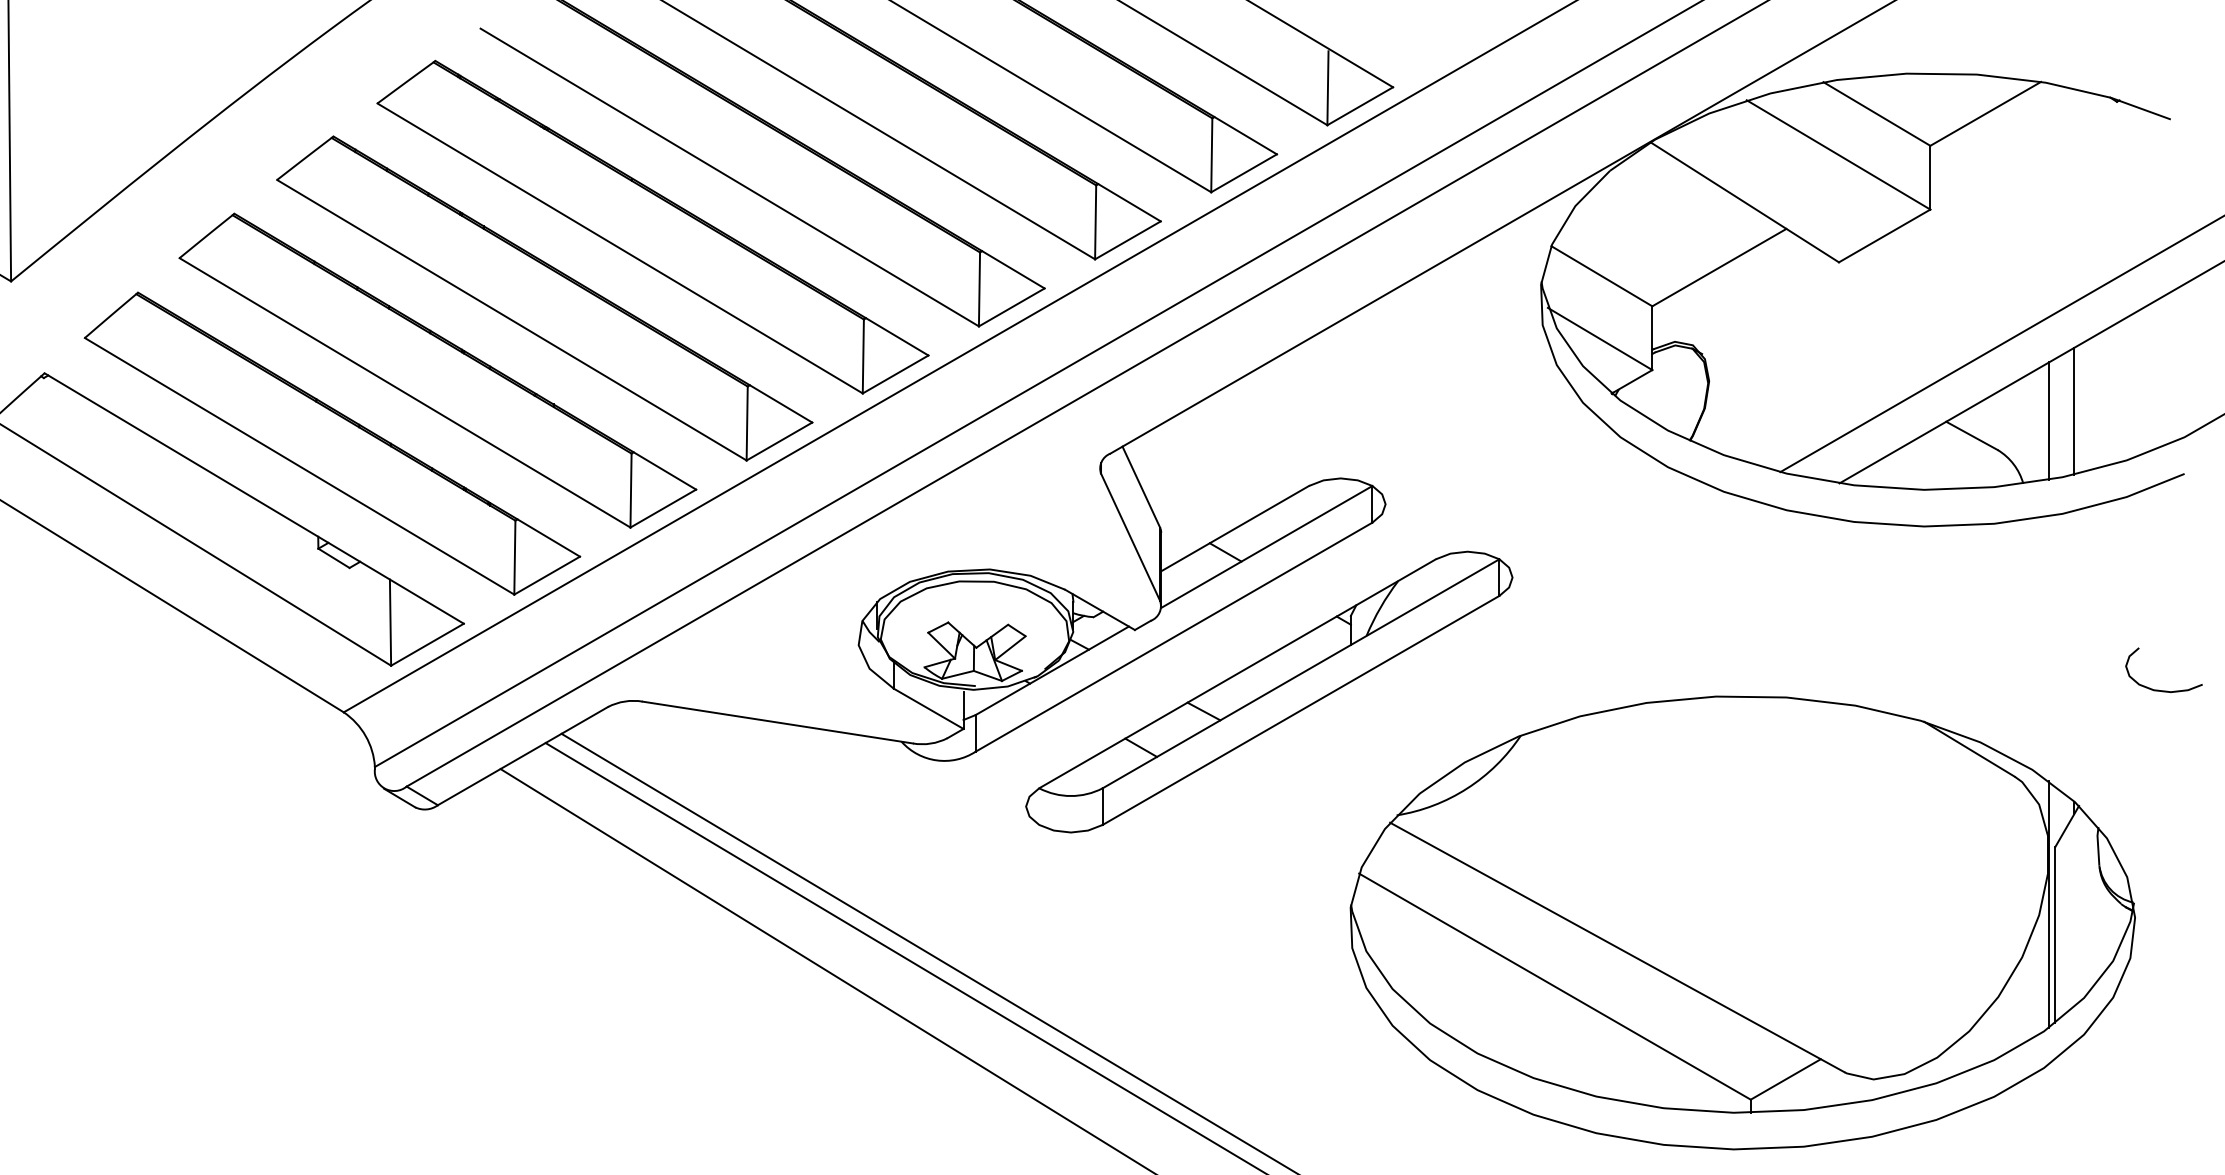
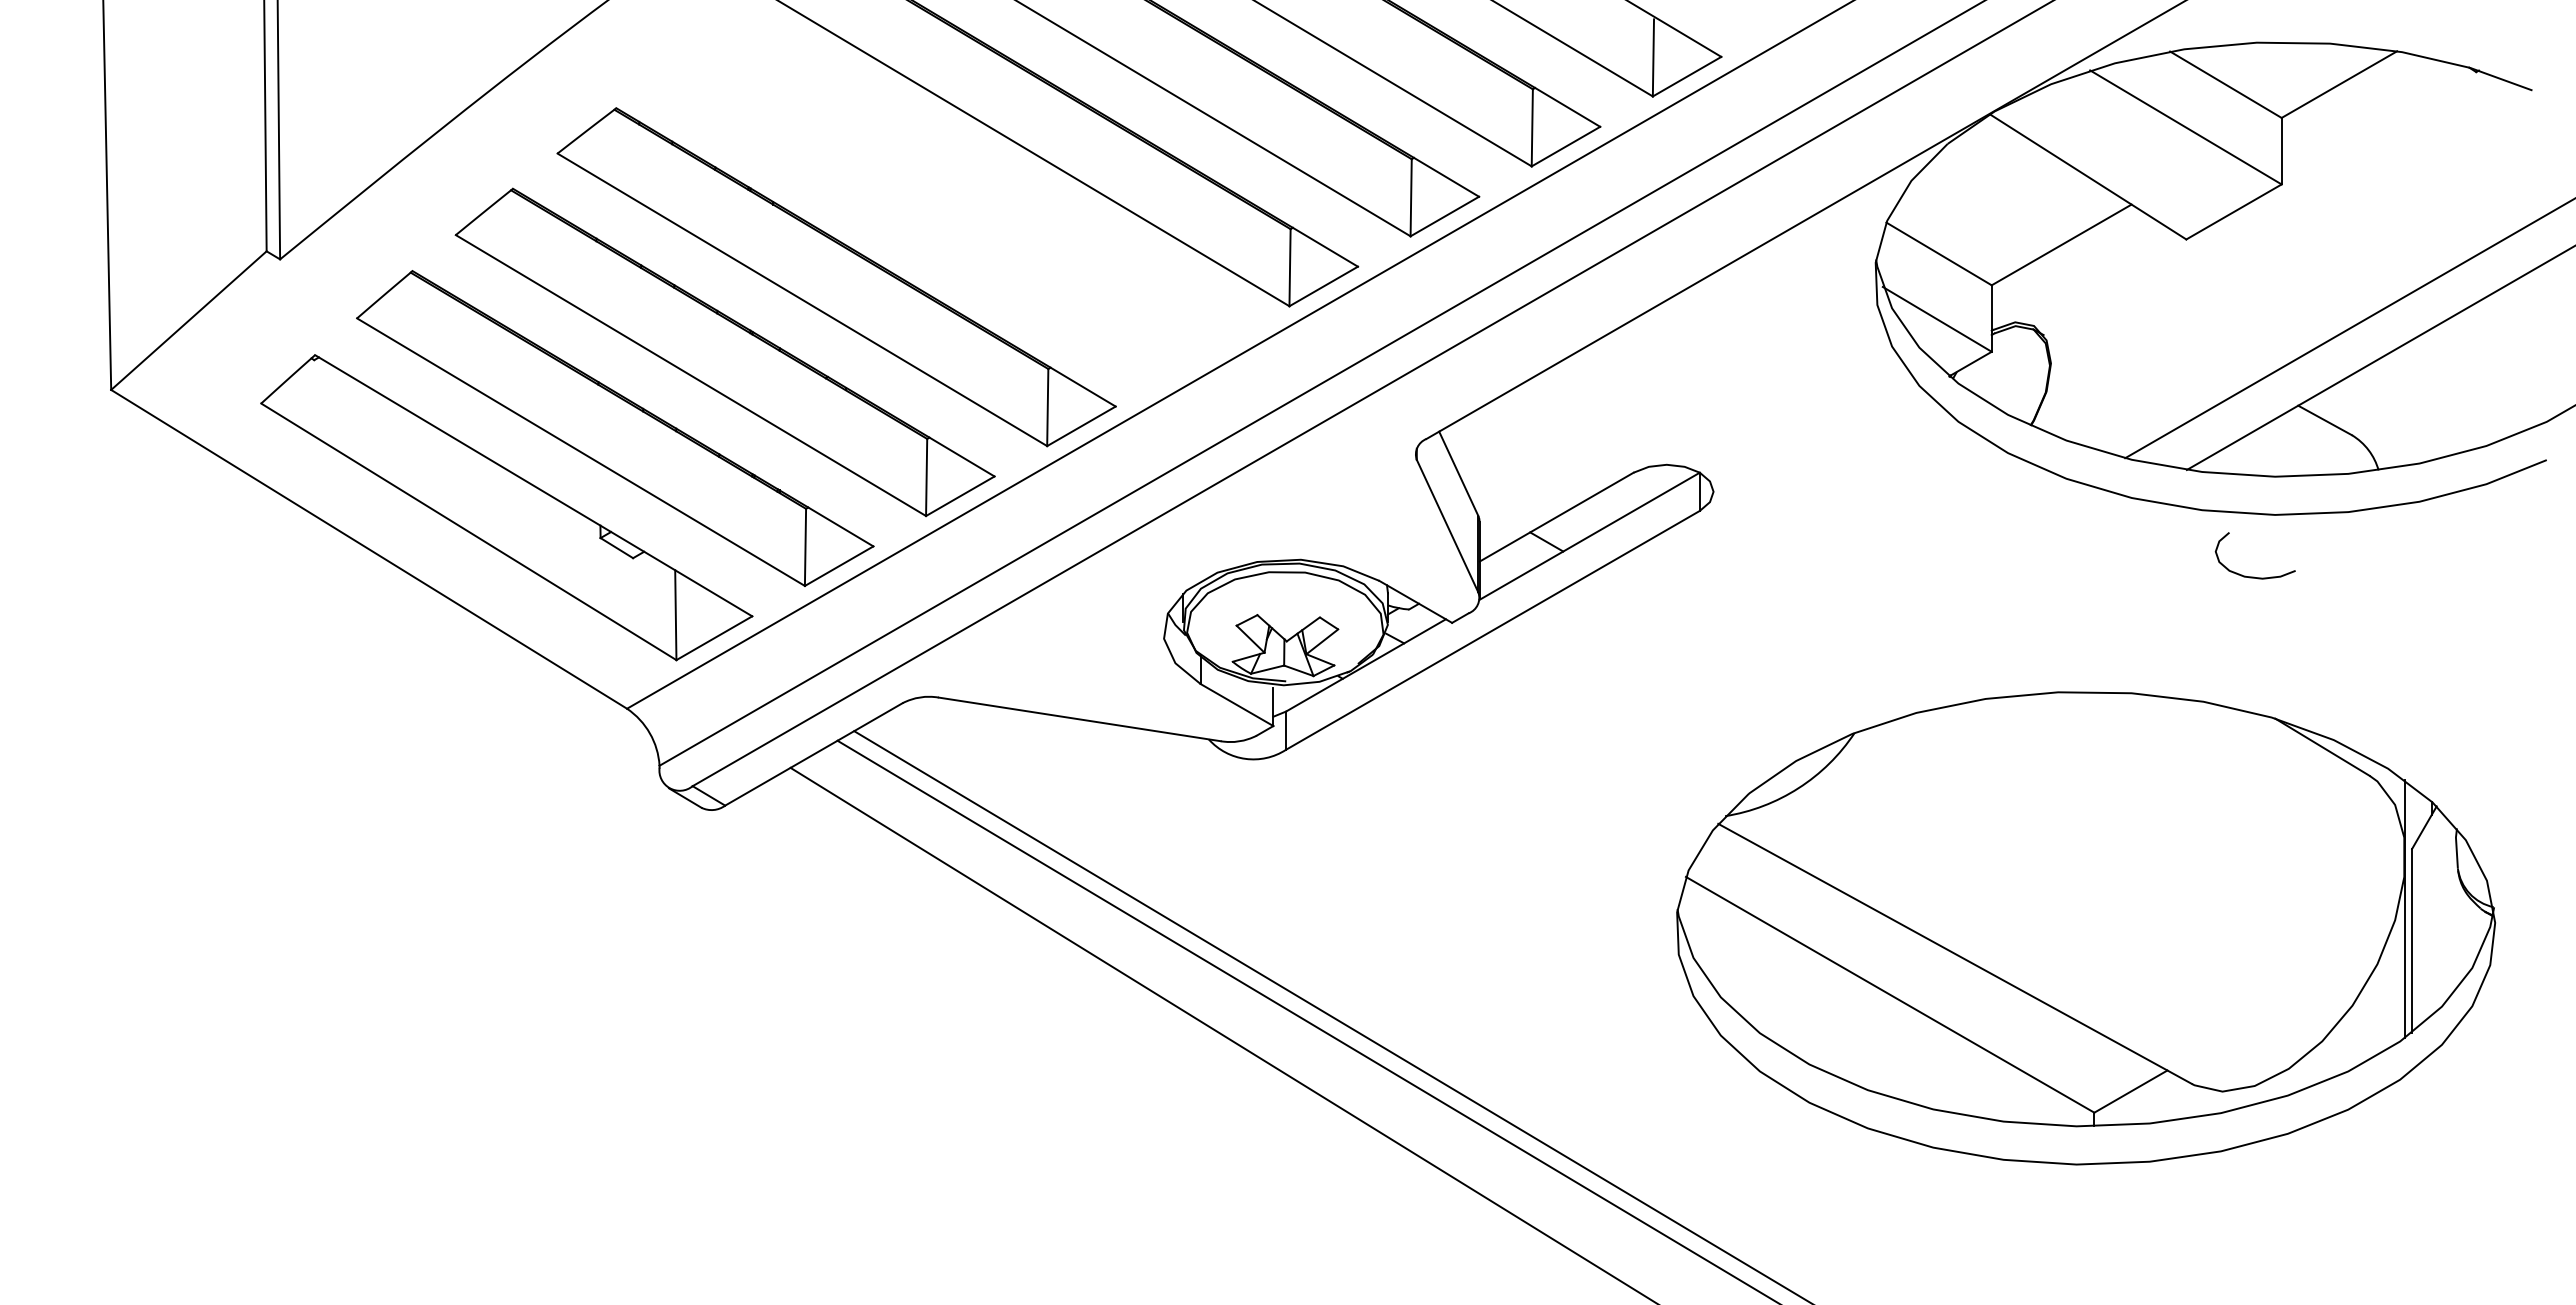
part: (652, 226) -> (949, 202), removed
line: (2074, 411) -> (2431, 394), removed
line: (2049, 420) -> (2405, 404), removed
curve: (2163, 690) -> (2254, 576), moved
part: (1268, 691) -> (1591, 687), removed

